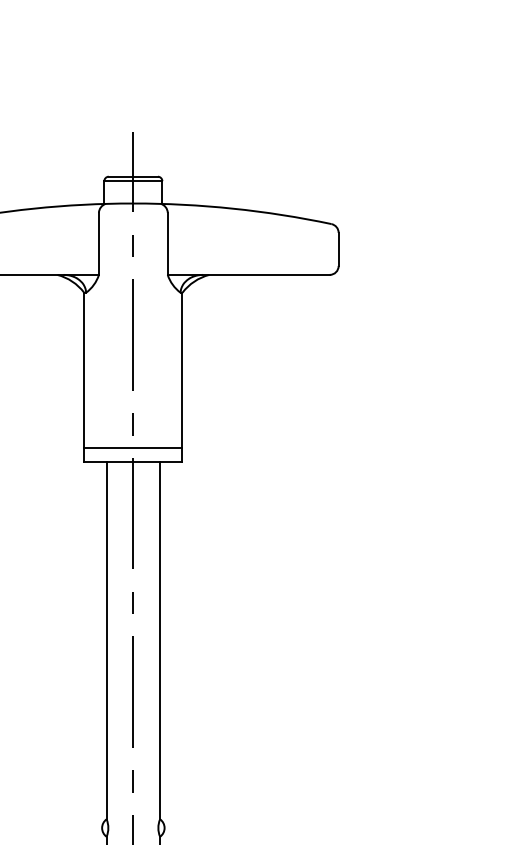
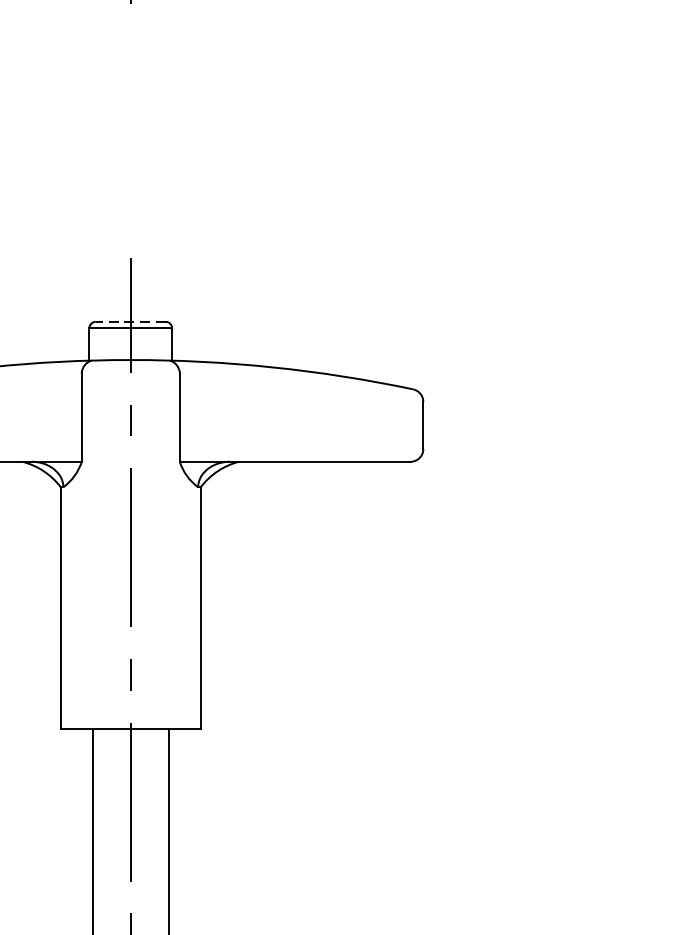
line: (133, 176) -> (130, 321), solid -> dashed
line: (133, 447) -> (130, 707), removed

